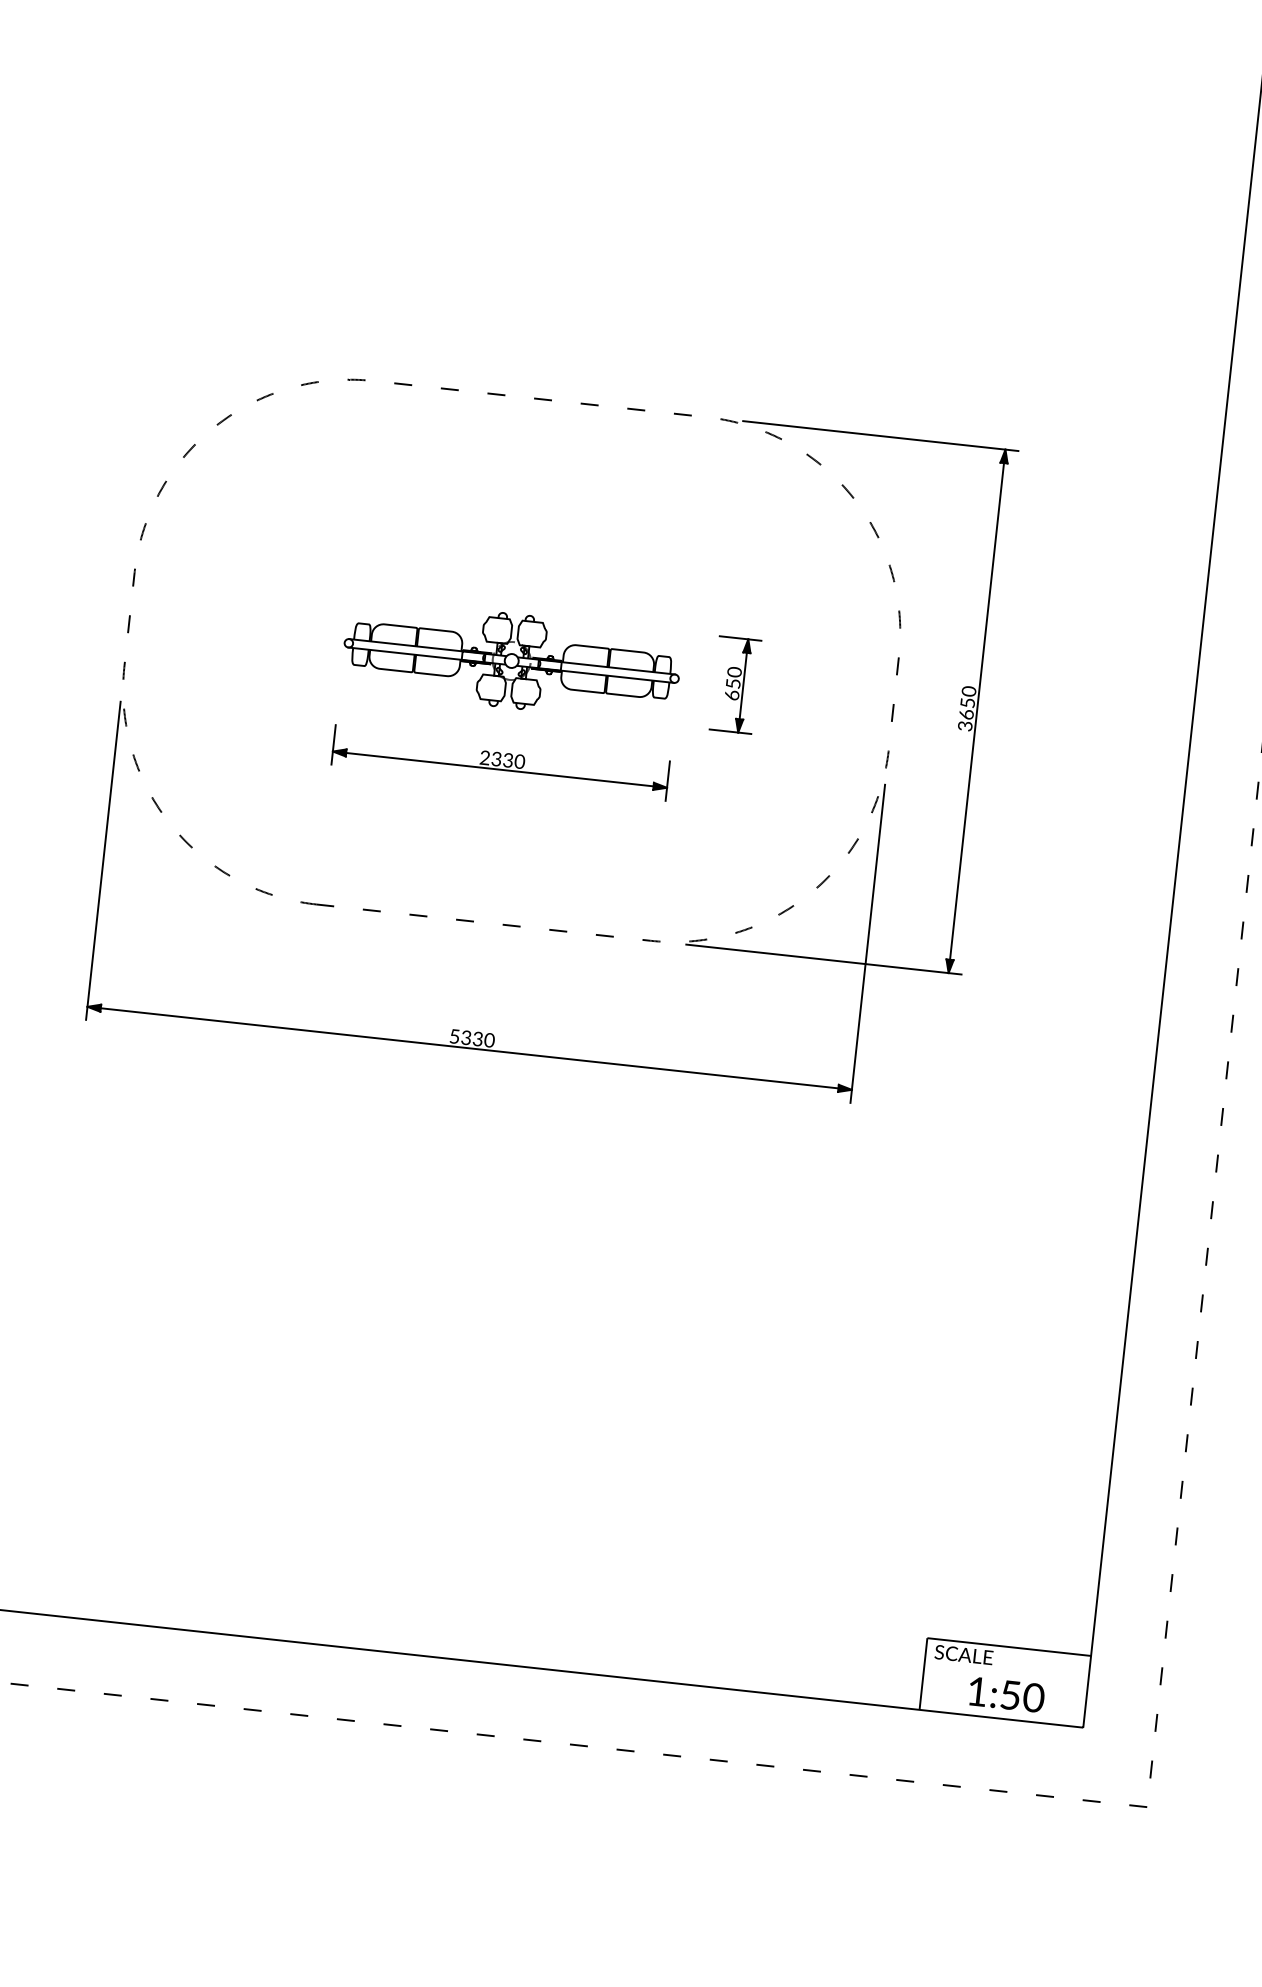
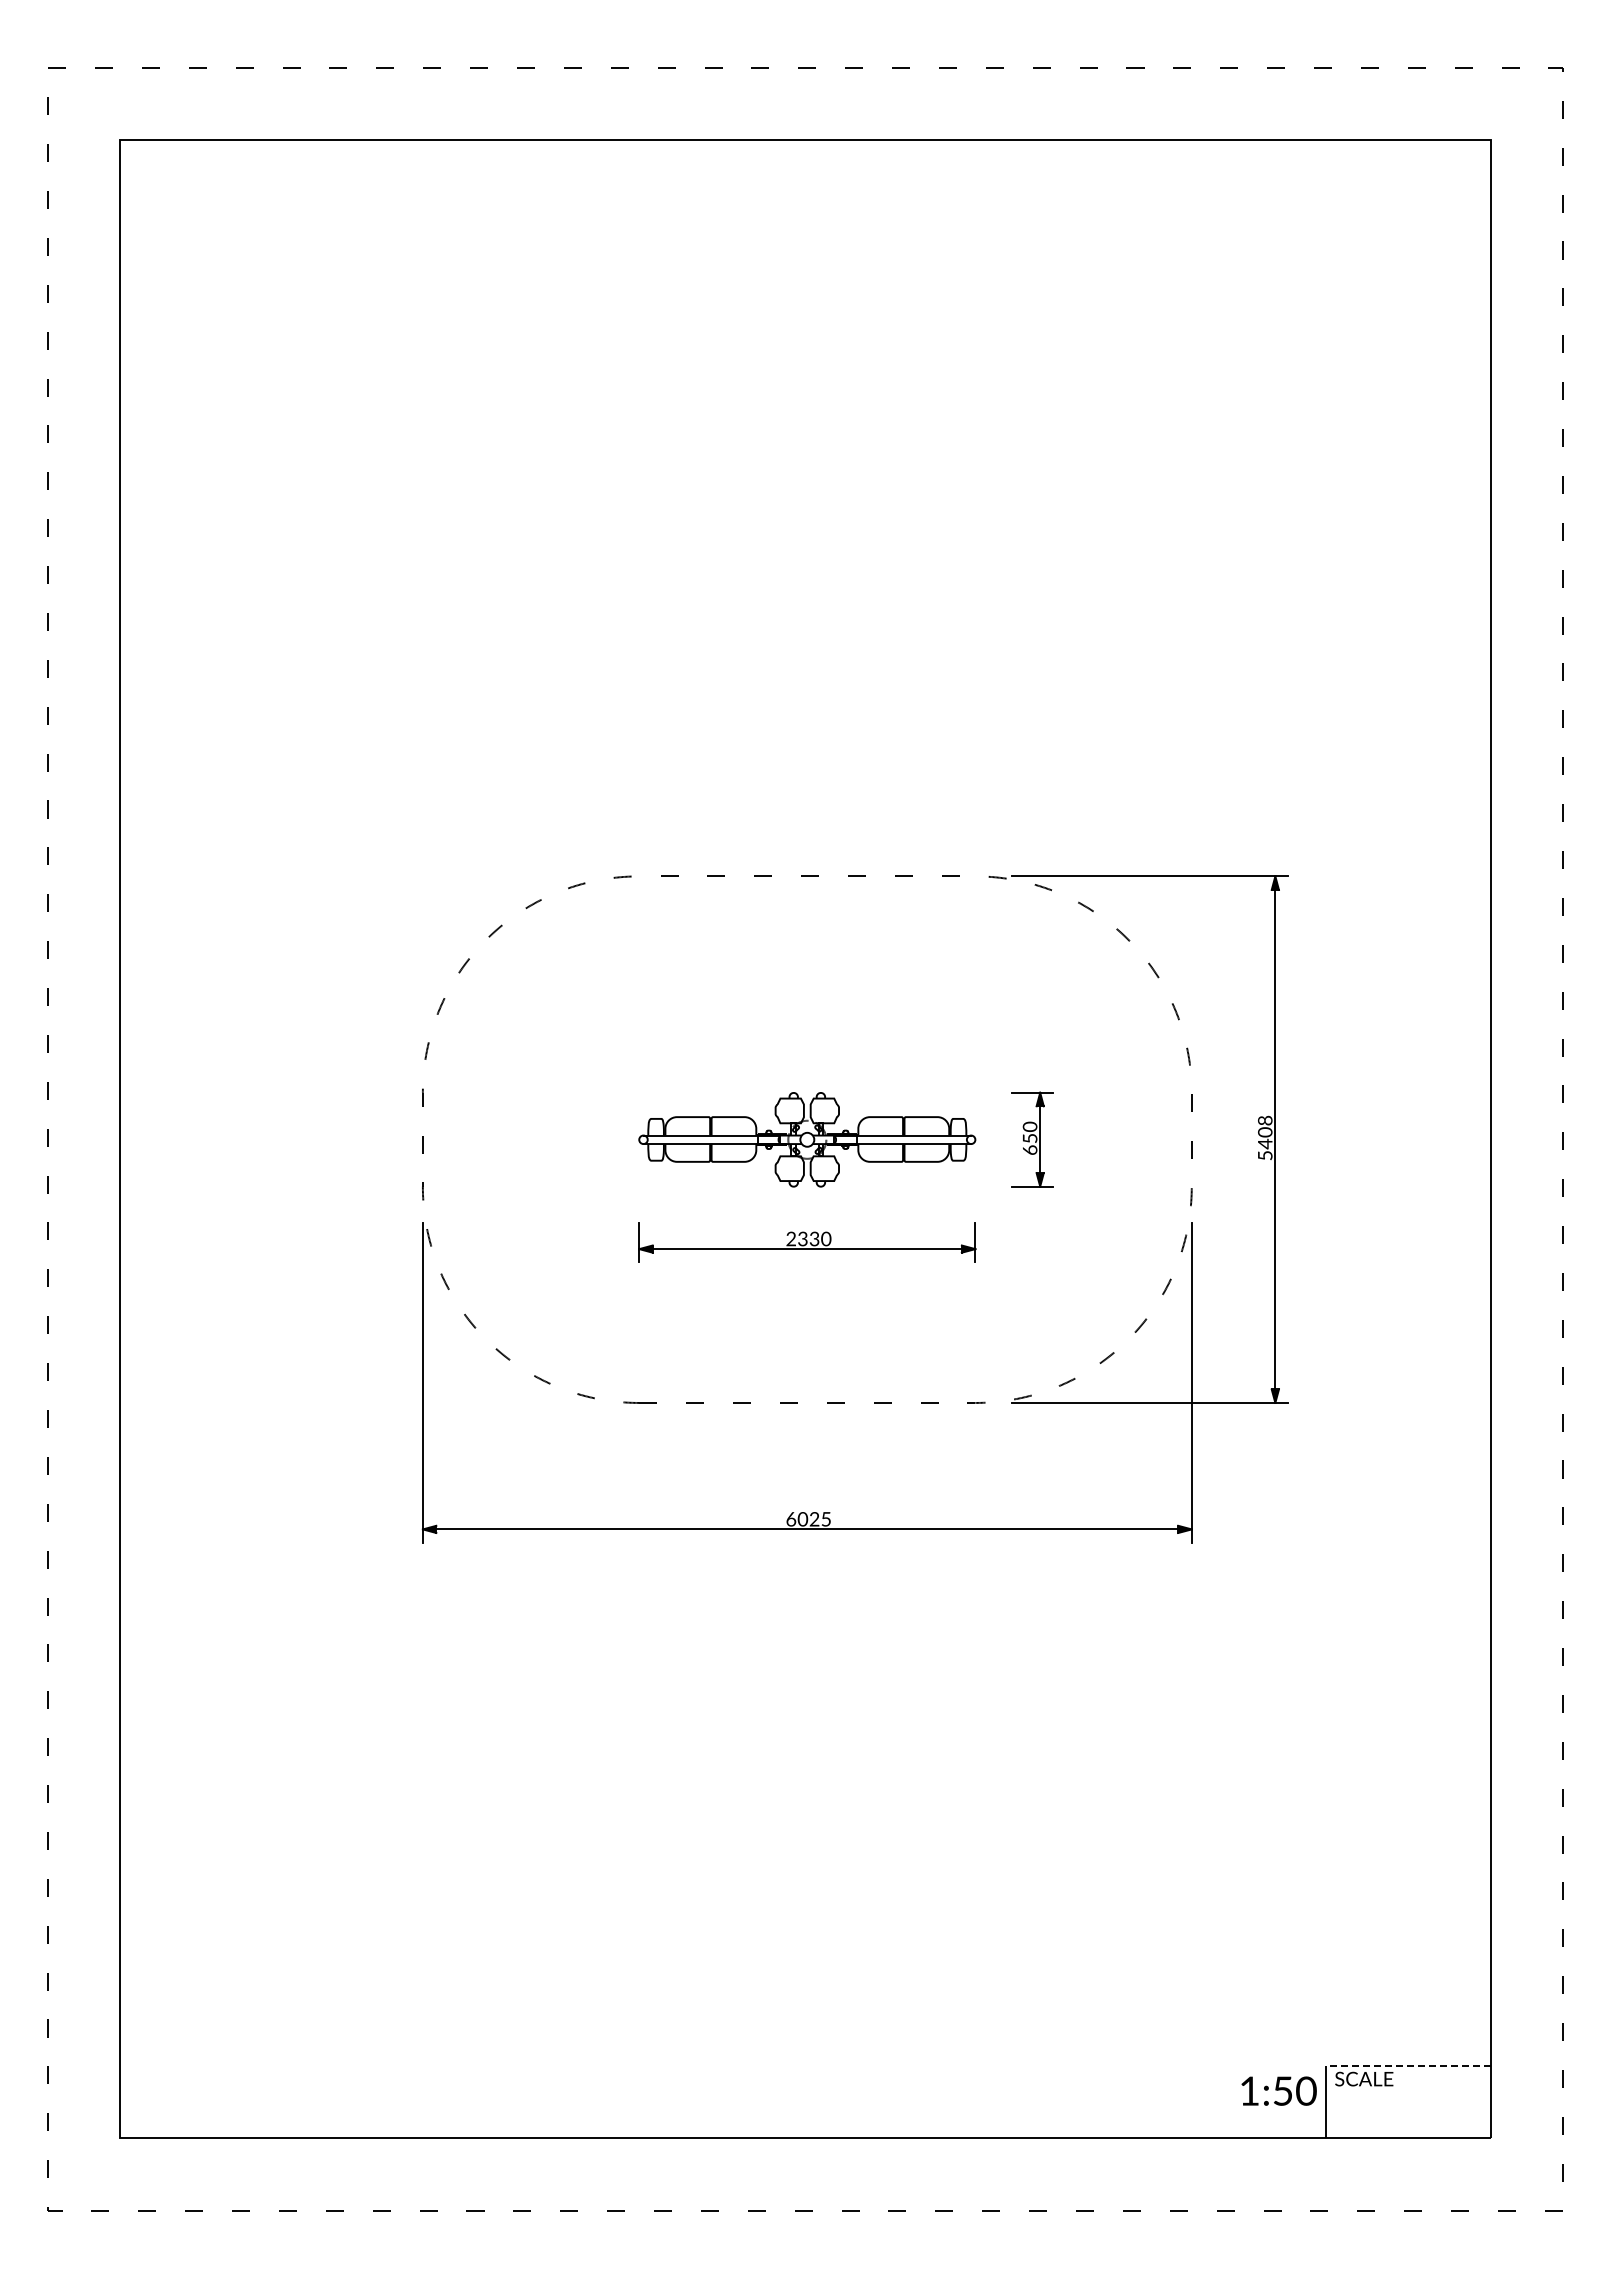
text: (967, 708) -> (1265, 1137), 3650 -> 5408
text: (471, 1038) -> (808, 1519), 5330 -> 6025
line: (1008, 1647) -> (1407, 2066), solid -> dashed
text: (1006, 1694) -> (1278, 2090), moved

